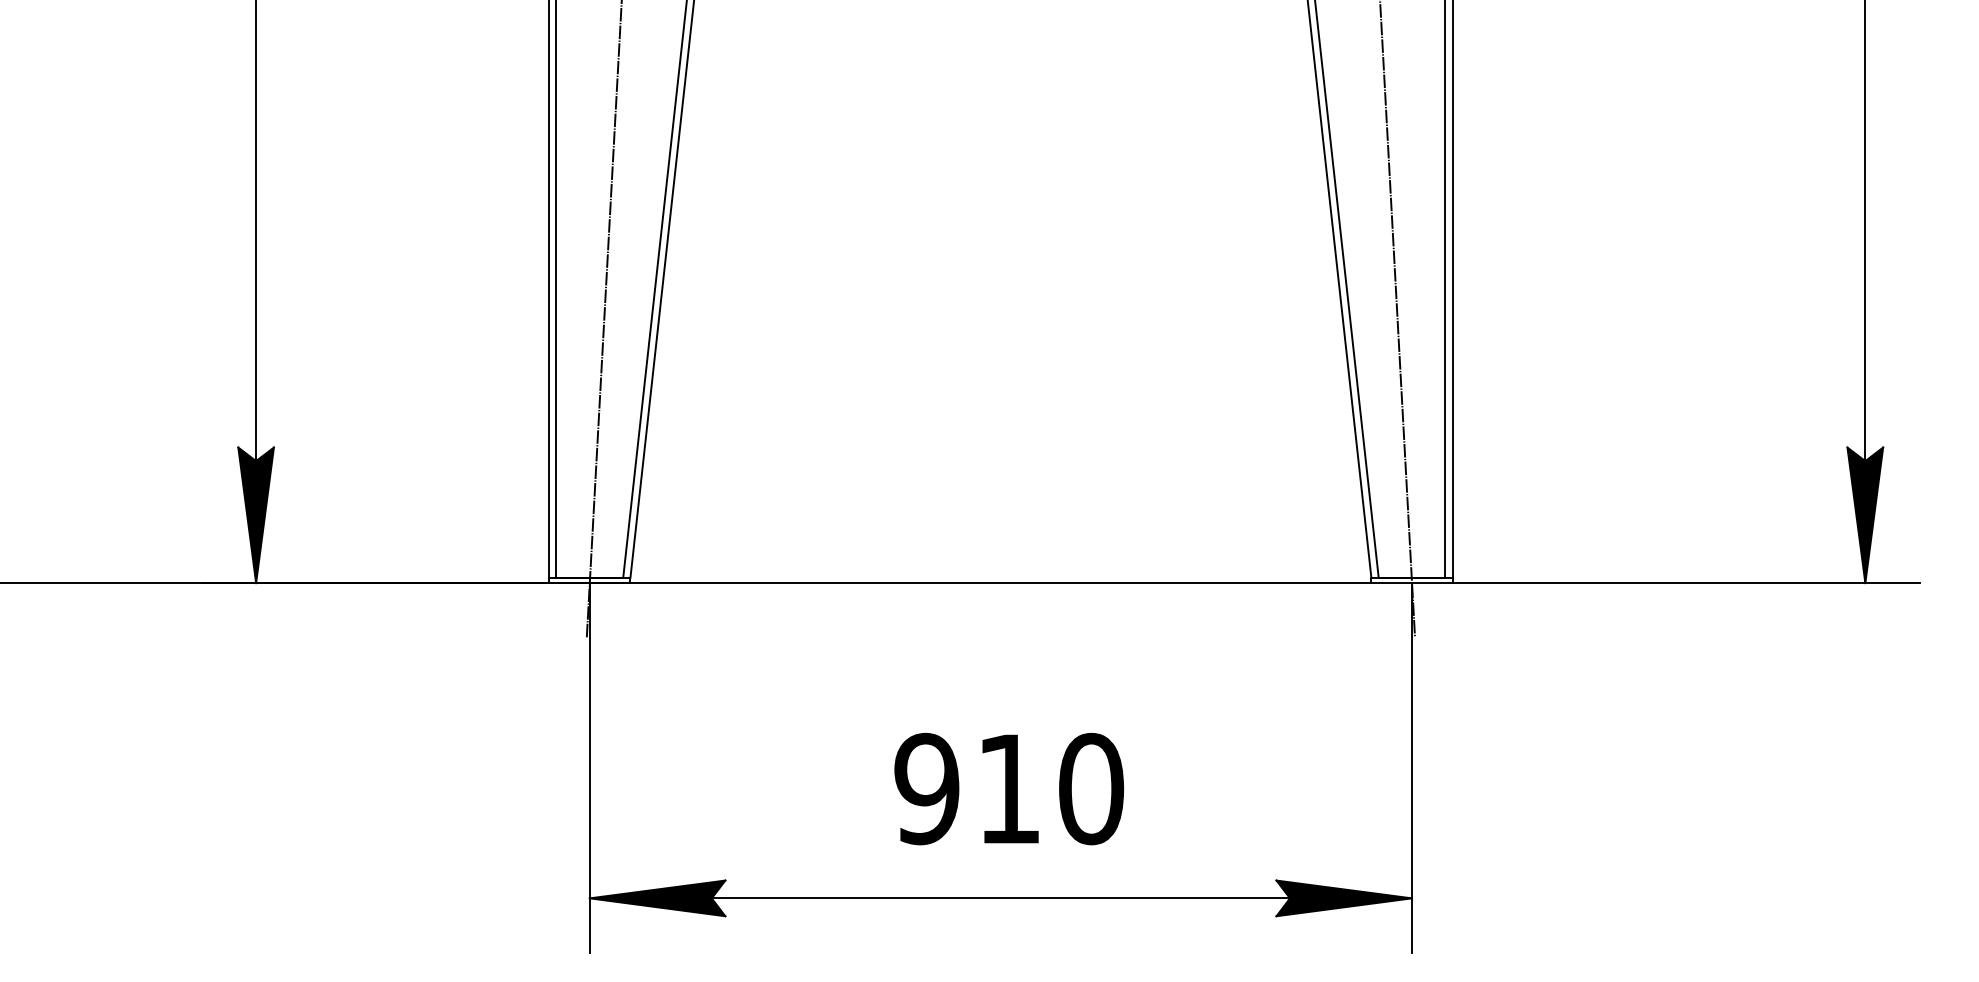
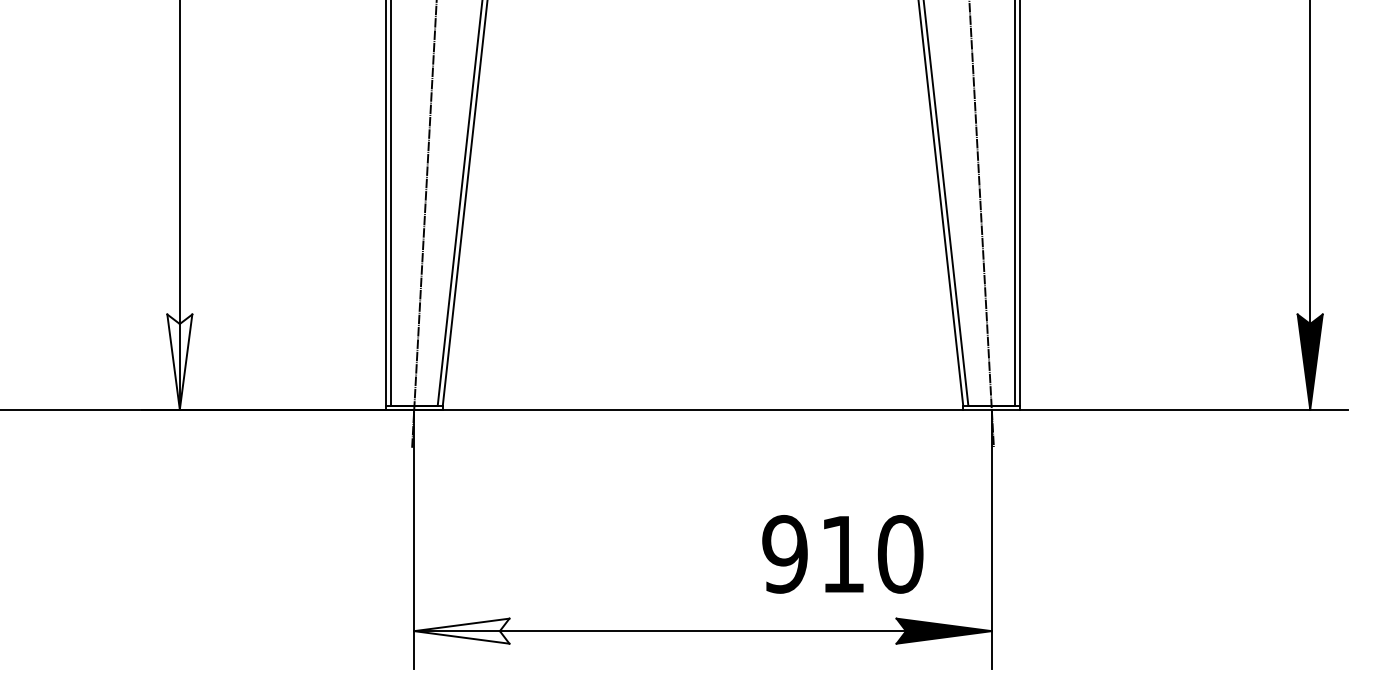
fill: (255, 514) -> (179, 361), removed
text: (1008, 789) -> (842, 554), moved
fill: (657, 897) -> (461, 630), removed

